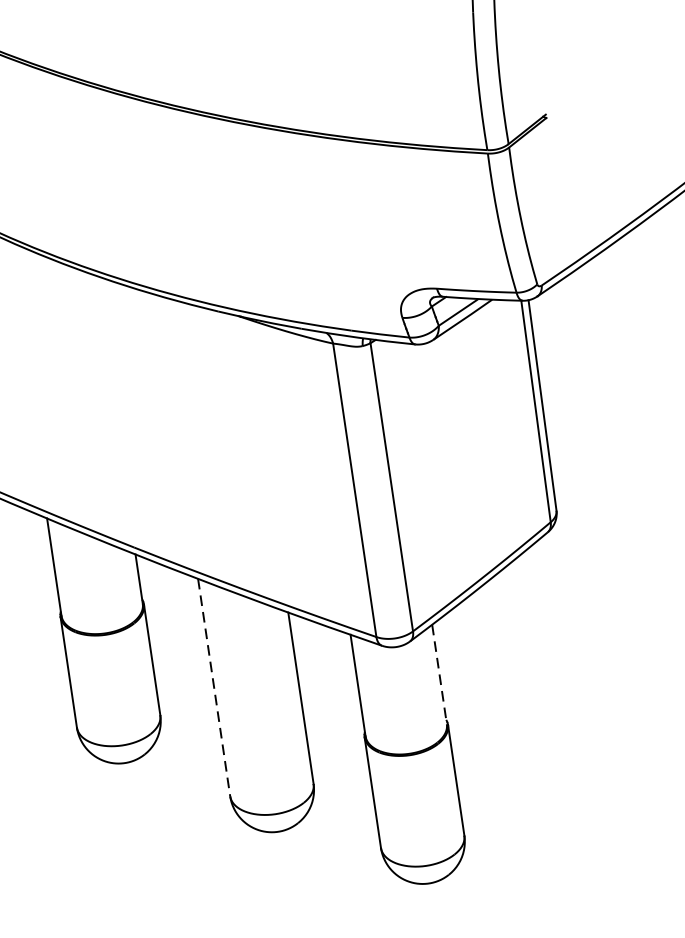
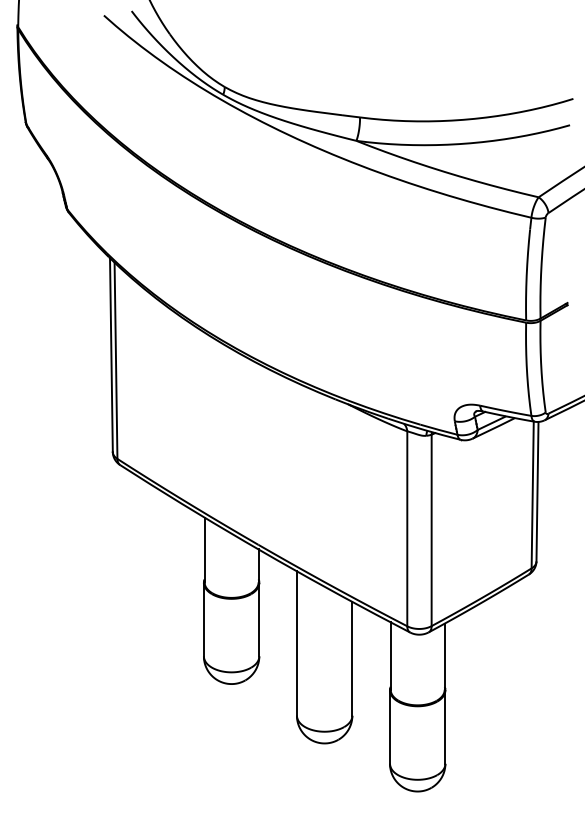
line: (439, 675) -> (444, 657), dashed -> solid
line: (213, 689) -> (296, 644), dashed -> solid

